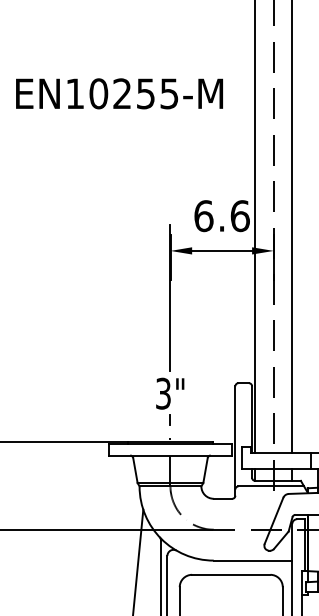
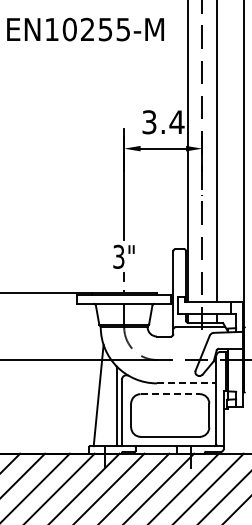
text: (222, 216) -> (163, 122), 6.6 -> 3.4
line: (252, 560) -> (186, 383), solid -> dashed
line: (231, 575) -> (170, 394), solid -> dashed

